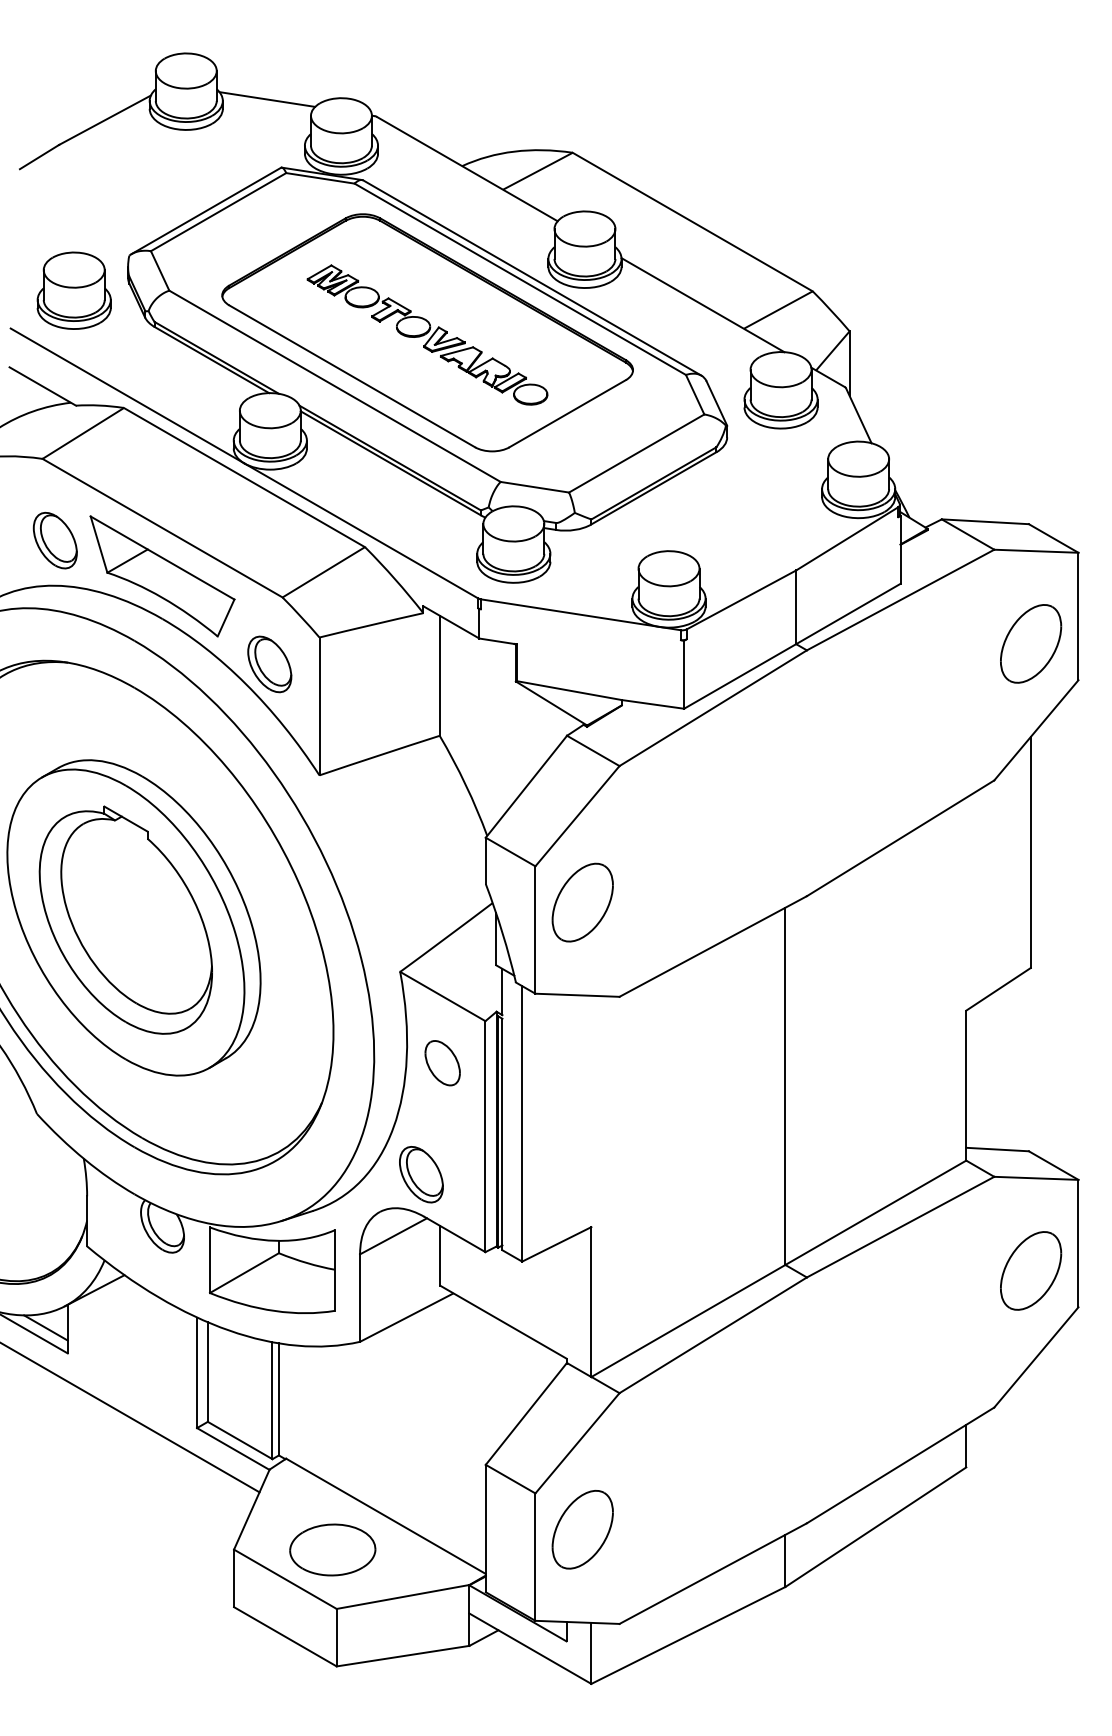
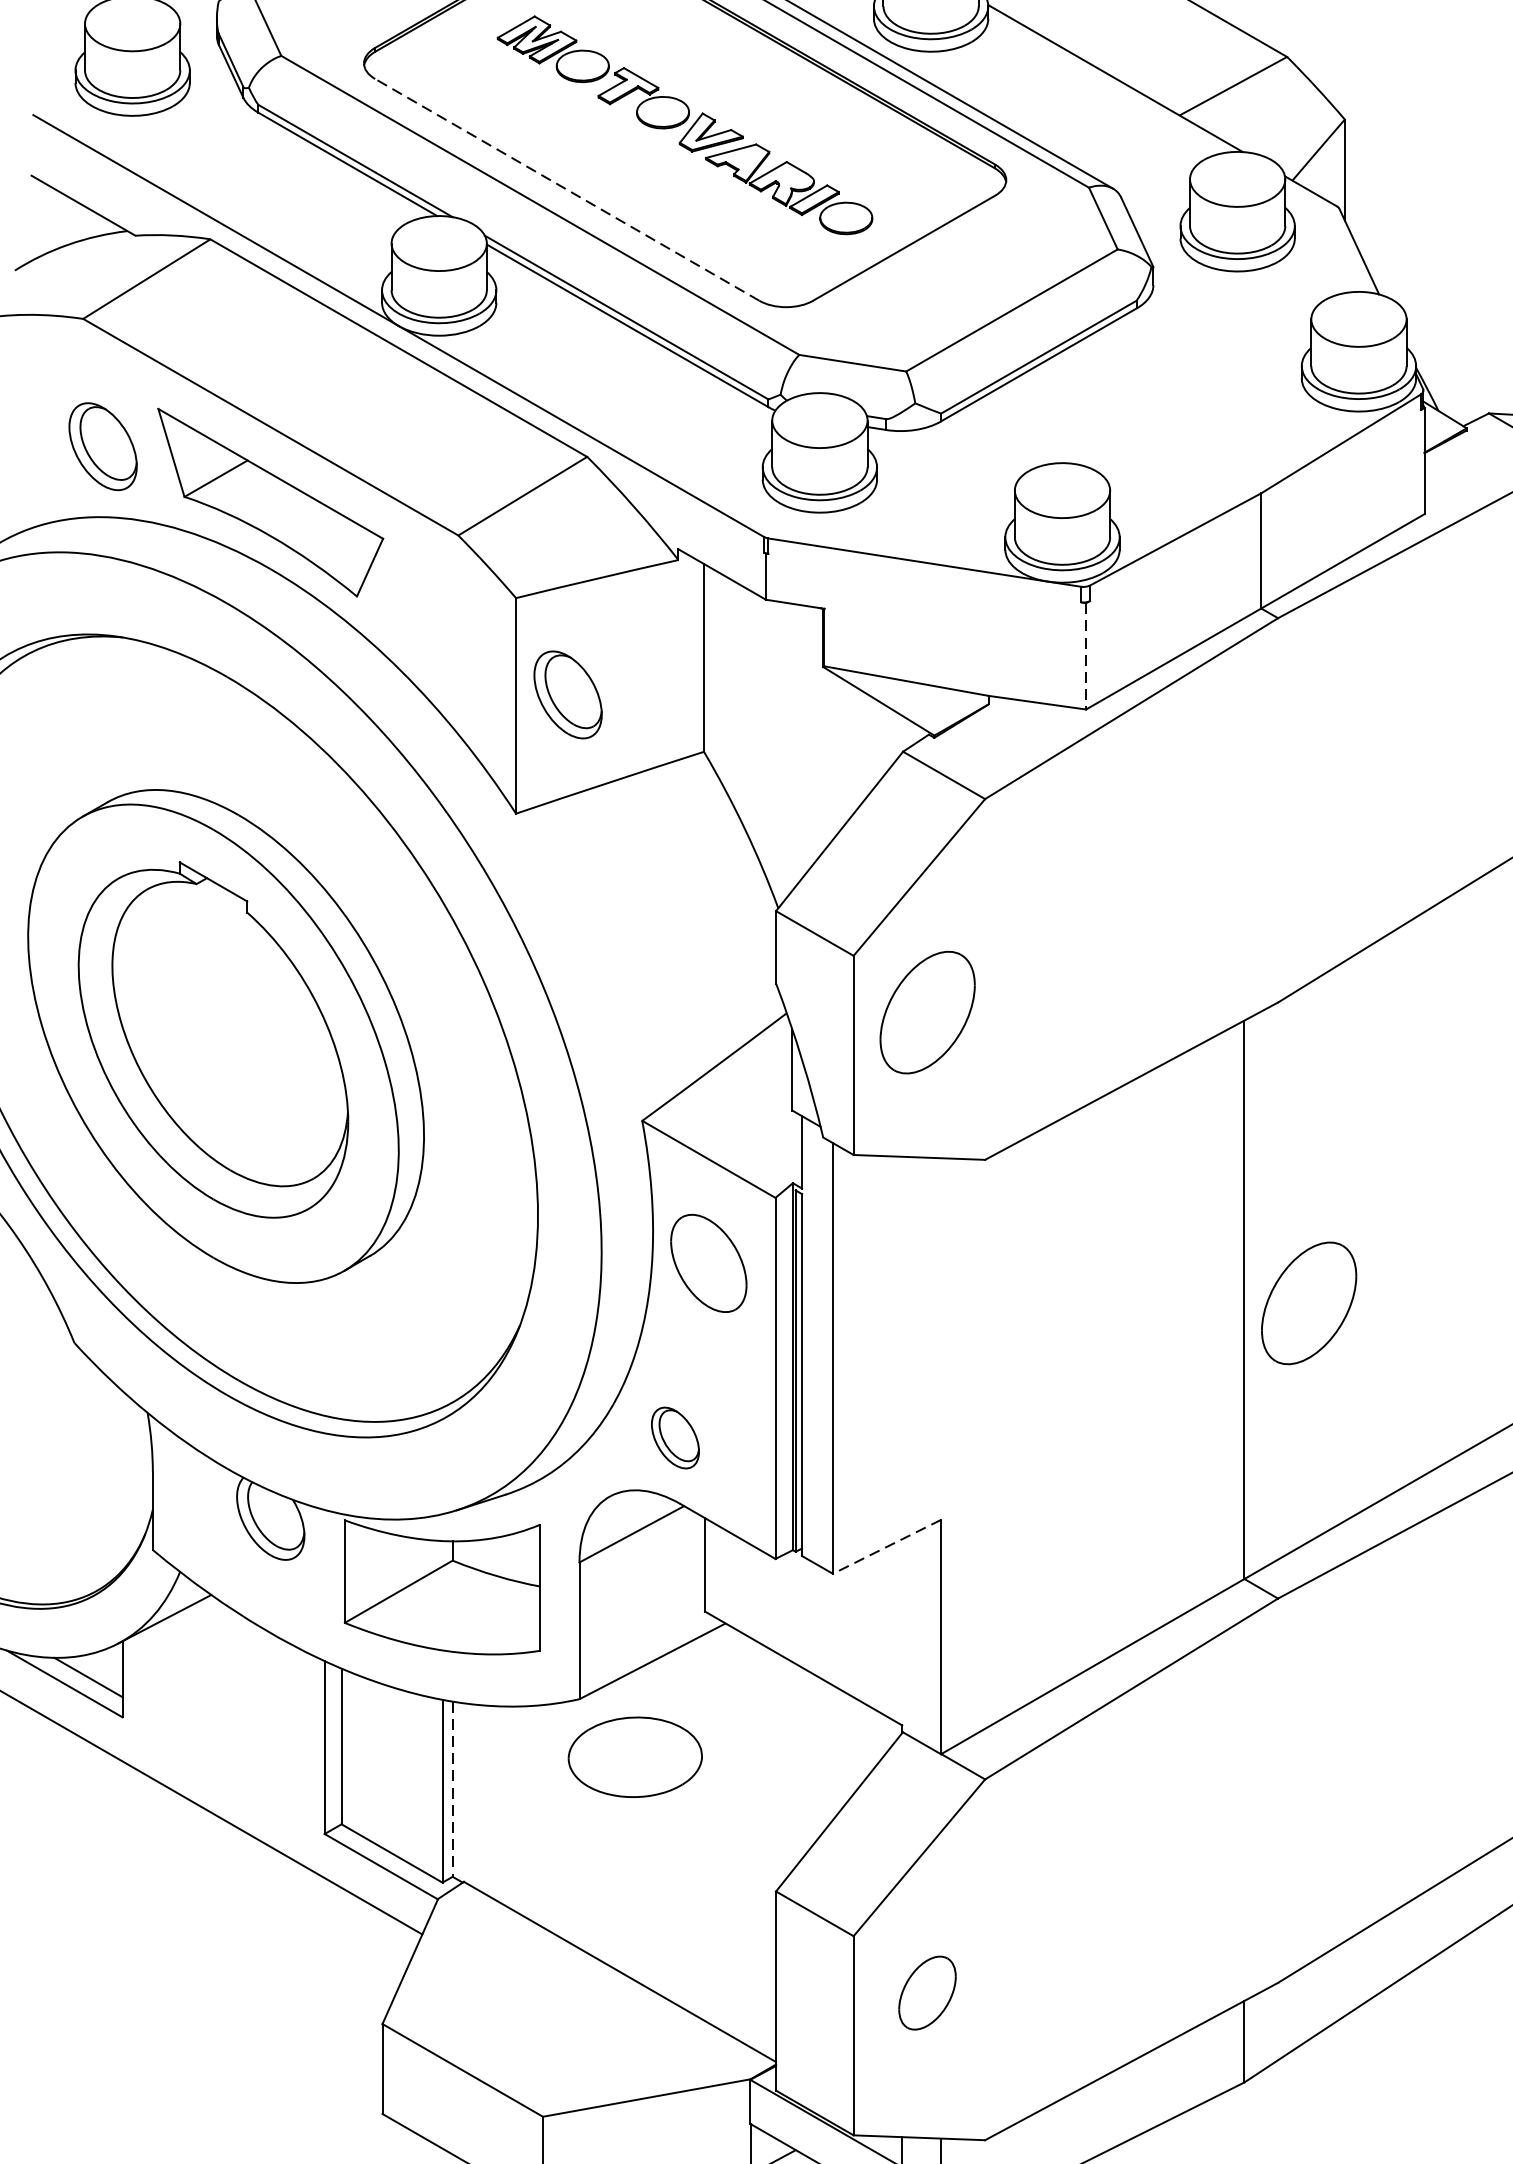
line: (352, 376) -> (567, 190), solid -> dashed
part: (269, 664) -> (567, 695), moved
line: (684, 675) -> (1086, 657), solid -> dashed
part: (442, 1063) -> (708, 1264), size x1.4
part: (826, 1088) -> (1308, 1303), added
part: (421, 1174) -> (675, 1437), size x0.7
line: (556, 1244) -> (886, 1547), solid -> dashed
line: (278, 1399) -> (451, 1789), solid -> dashed
part: (582, 1529) -> (927, 1992), size x0.6
part: (332, 1549) -> (634, 1756), moved

